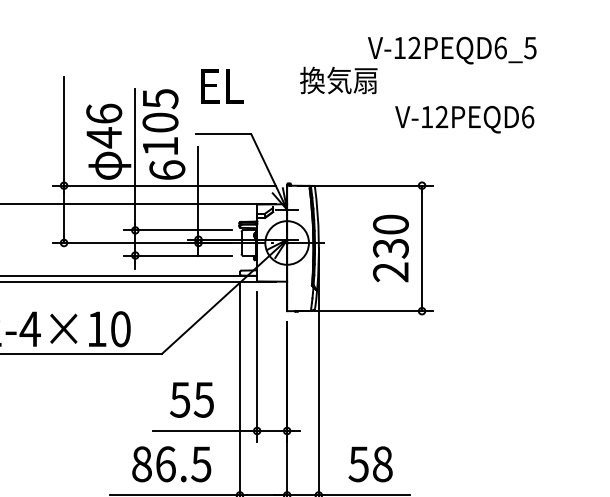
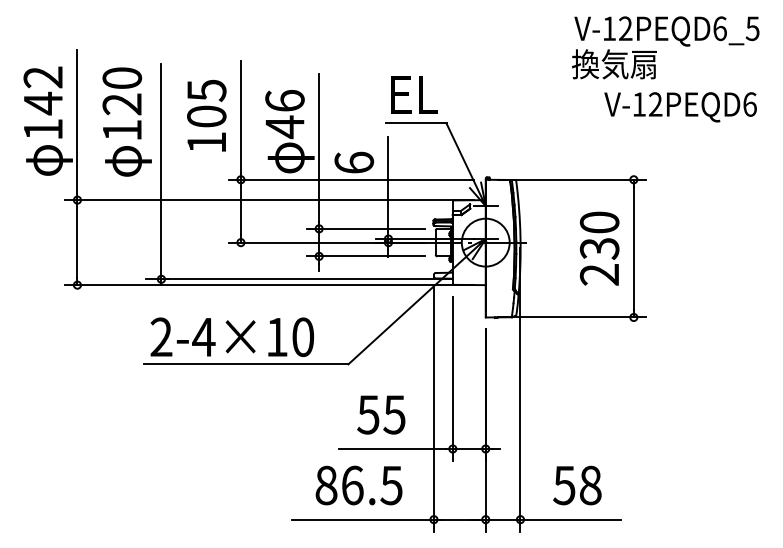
text: (338, 80) -> (614, 64), moved
text: (222, 86) -> (414, 94), moved
text: (160, 121) -> (206, 115), moved

